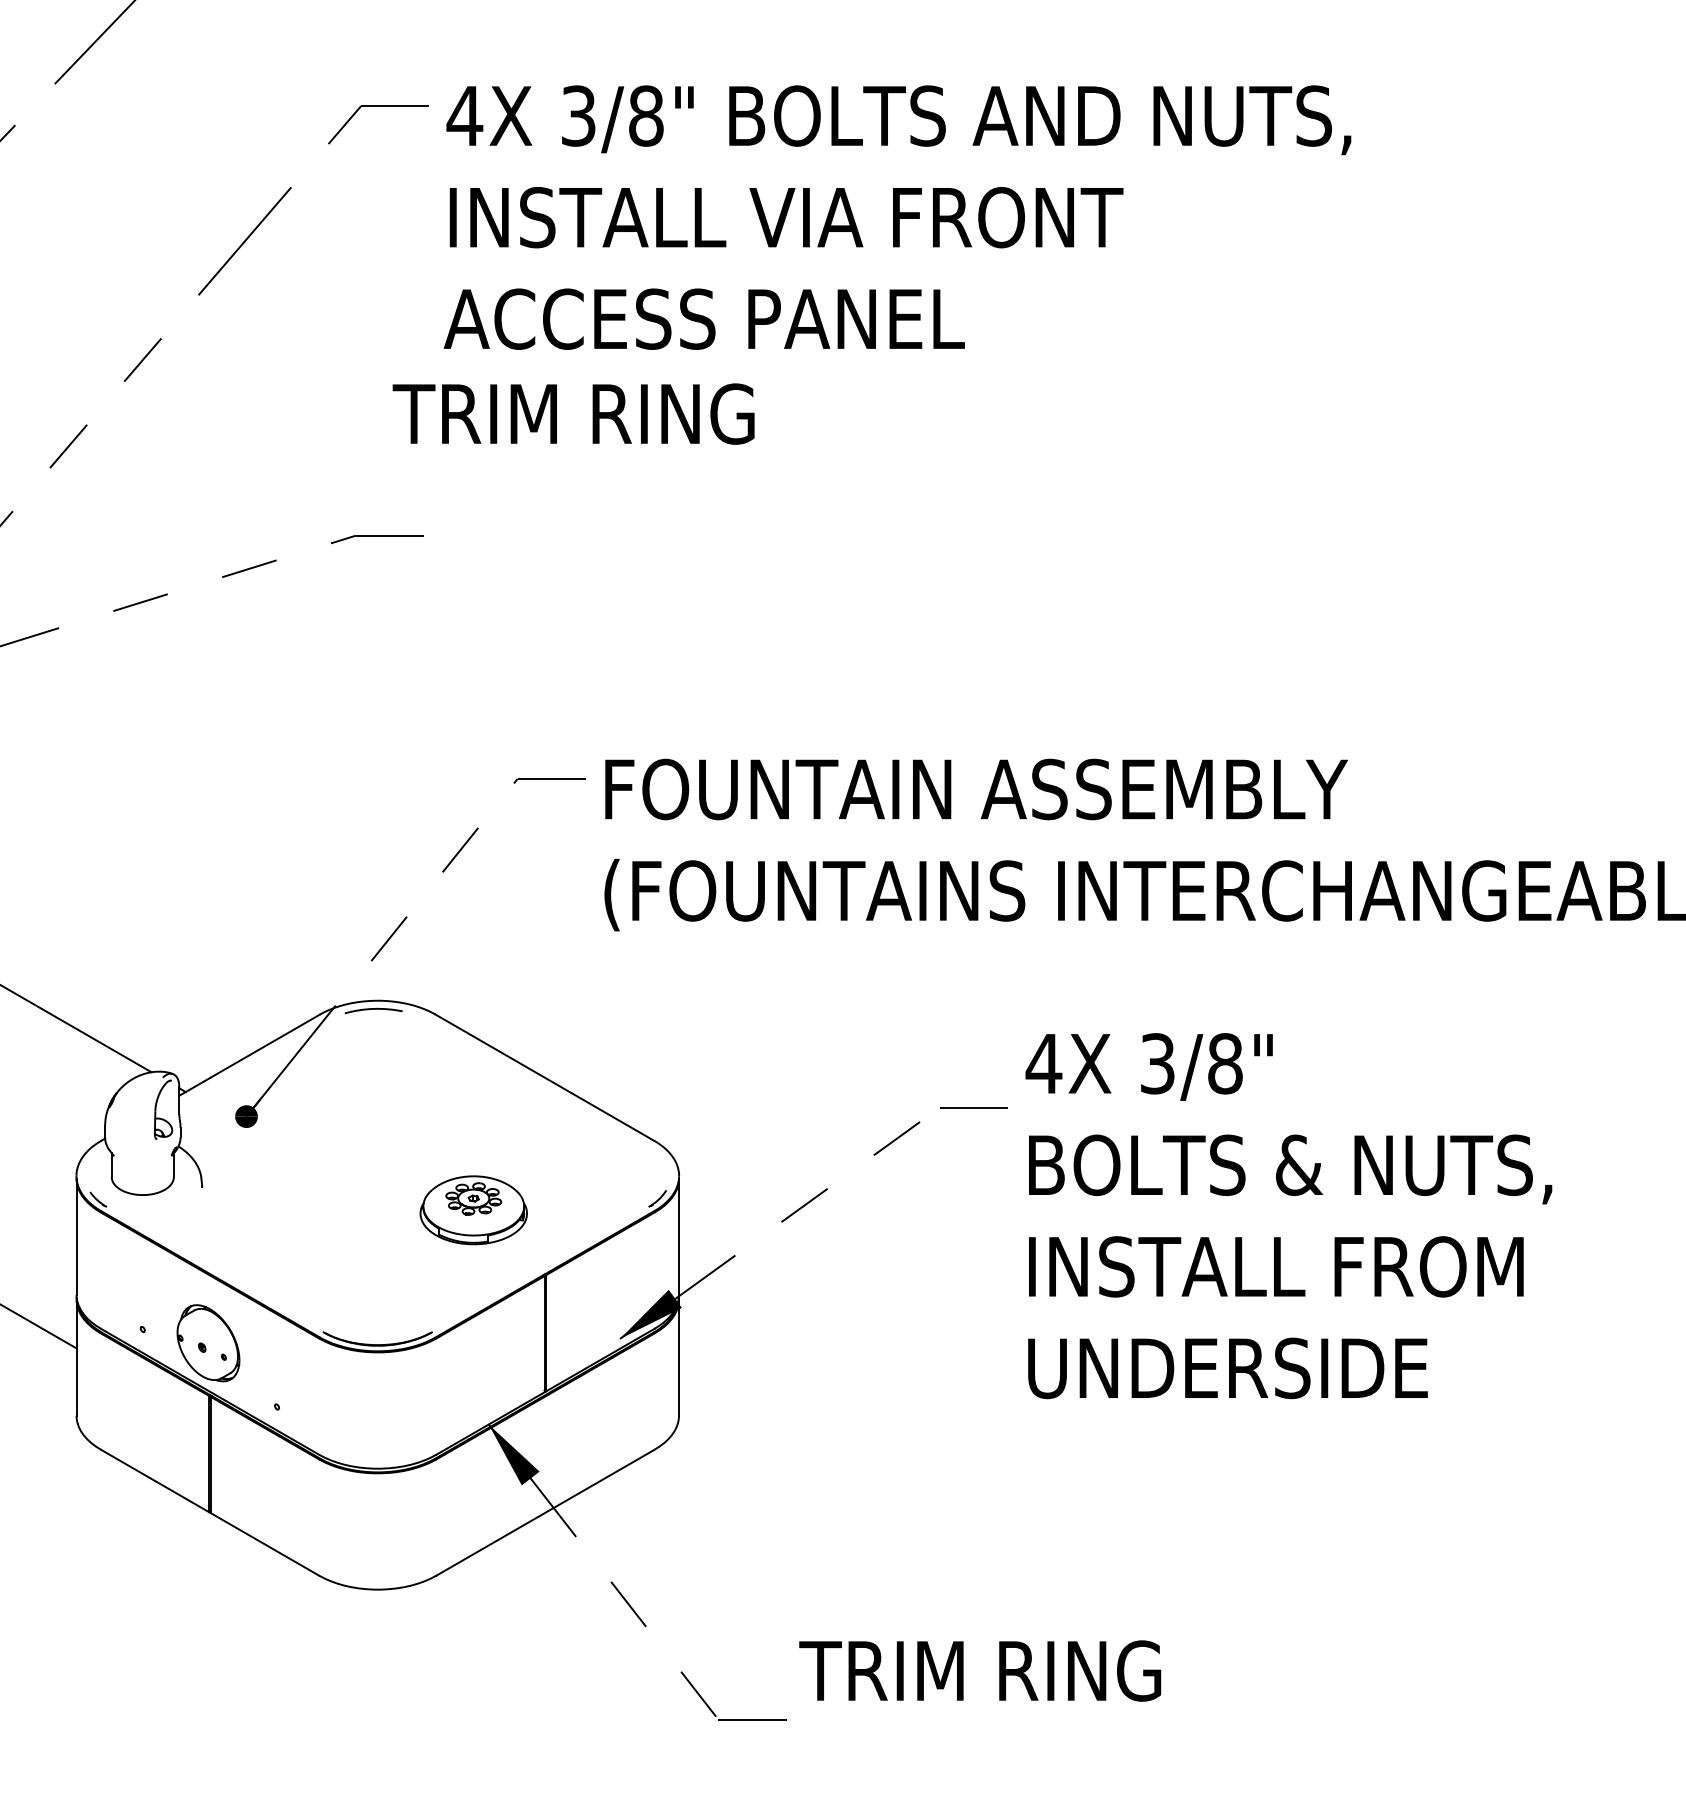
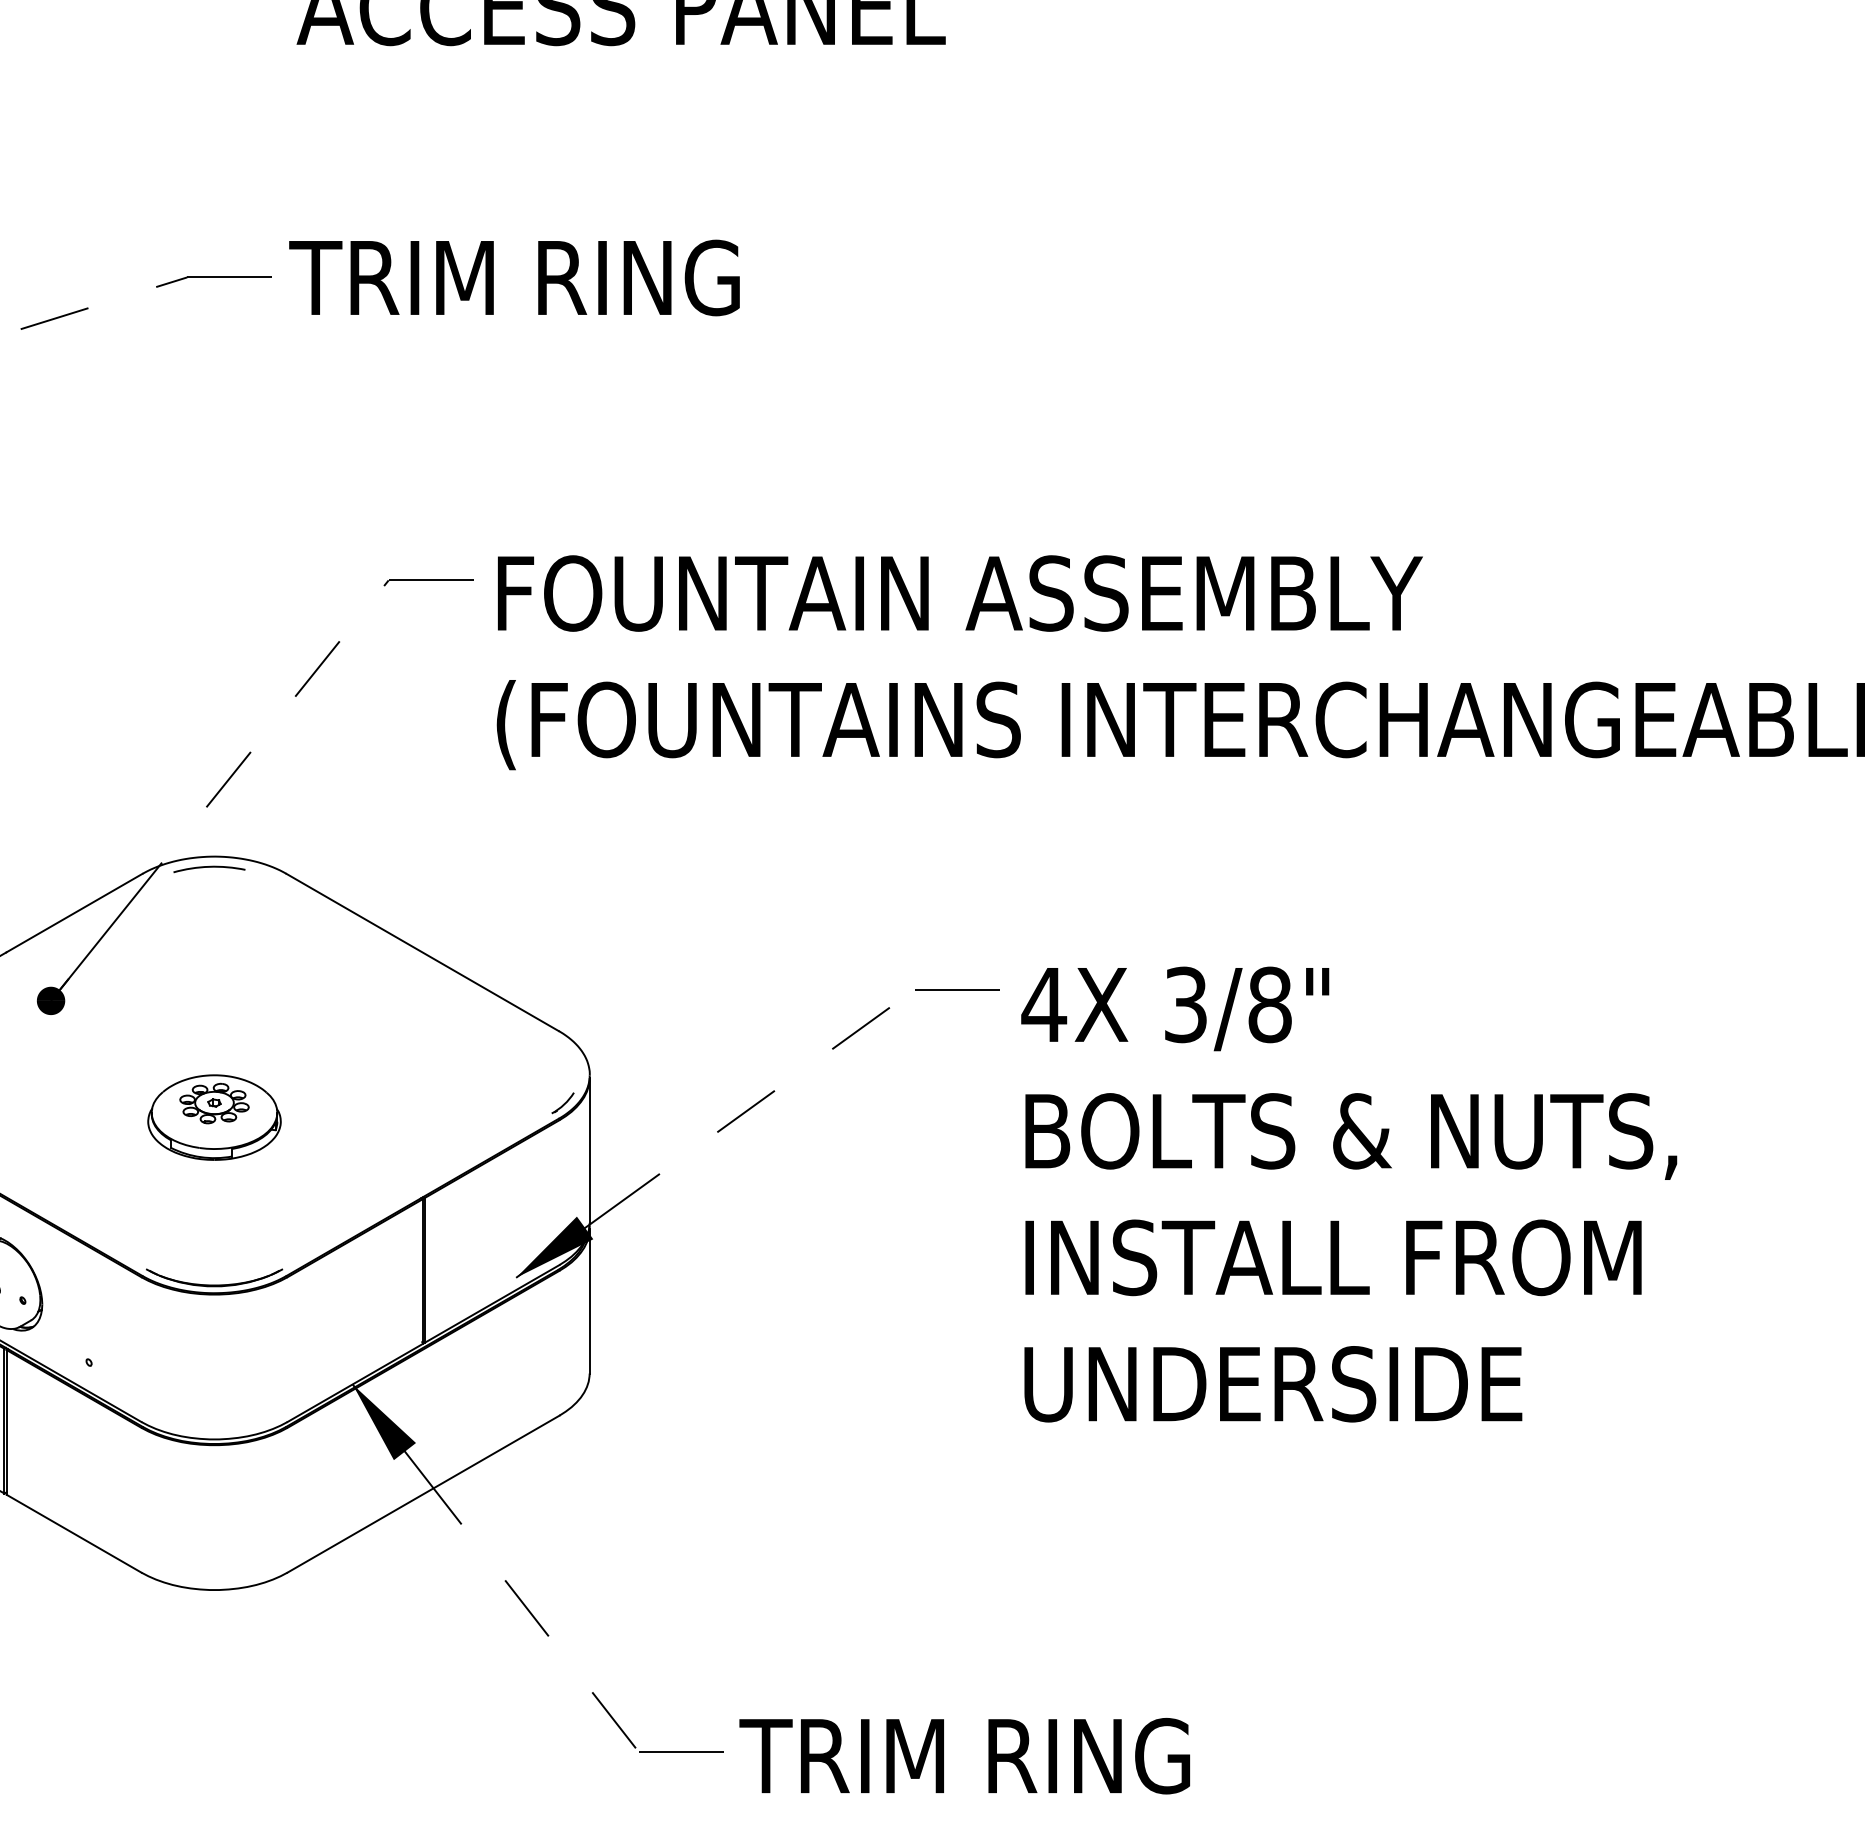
text: (573, 413) -> (514, 277), moved
part: (473, 1210) -> (214, 1117), moved
text: (1288, 1216) -> (1348, 1195), moved
text: (980, 1670) -> (965, 1755), moved

